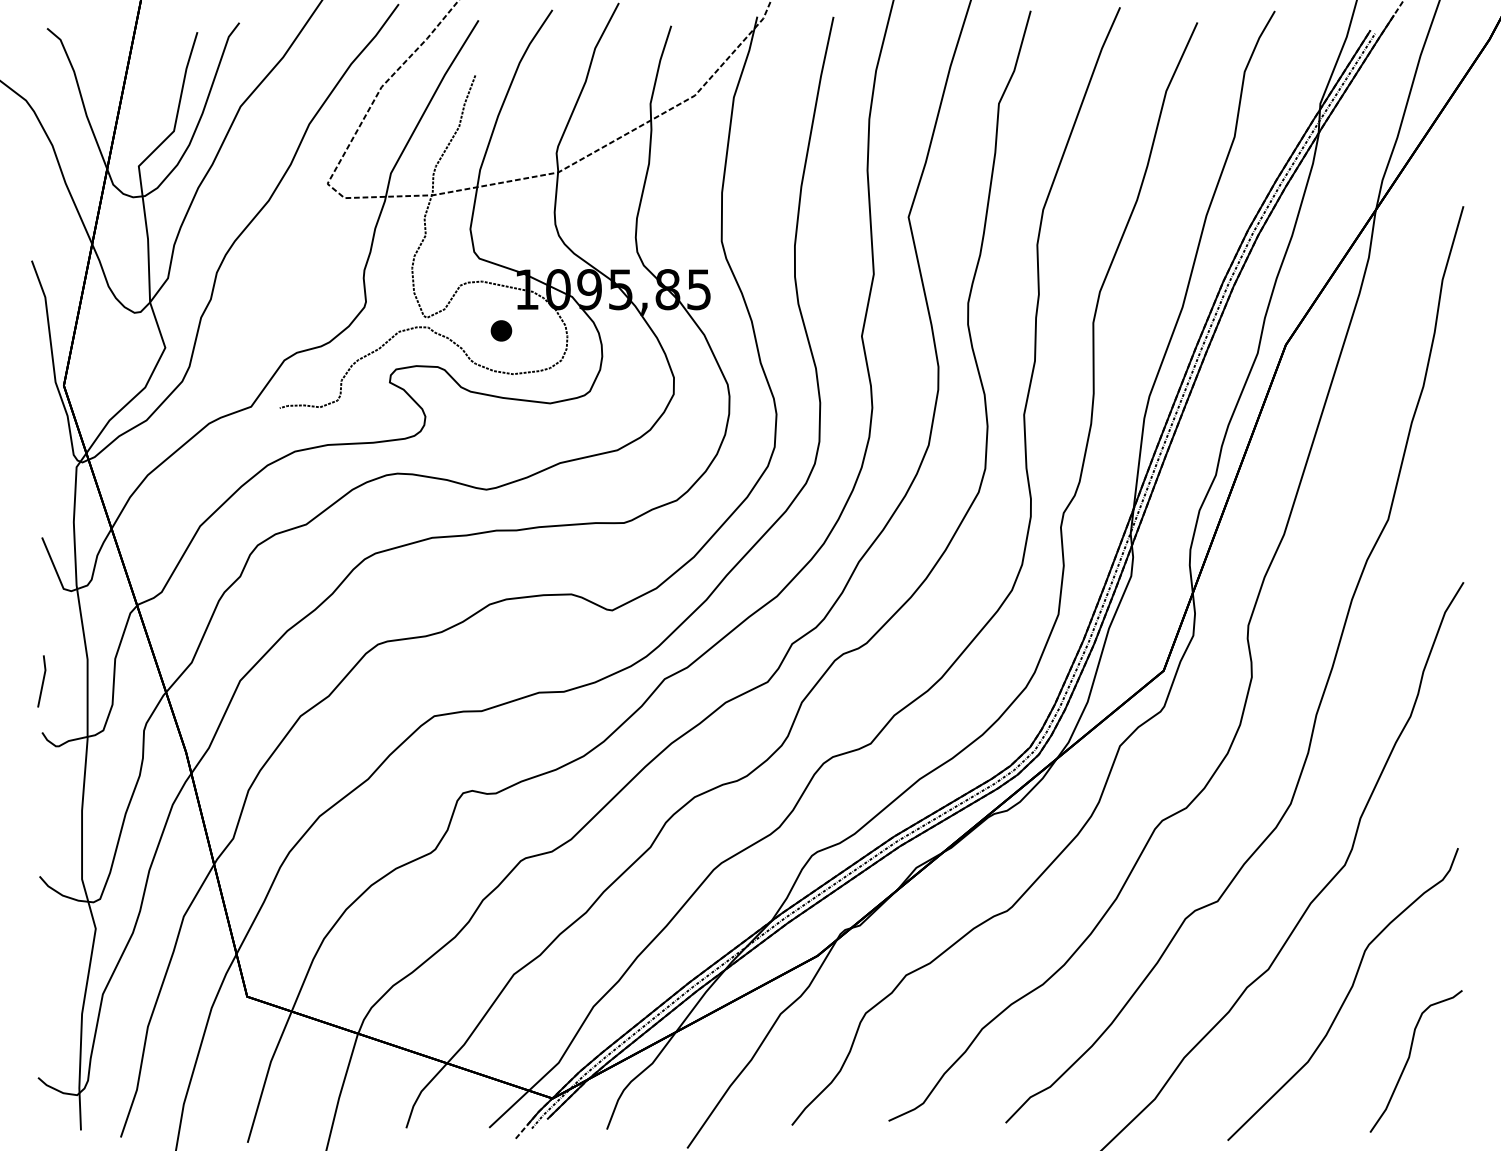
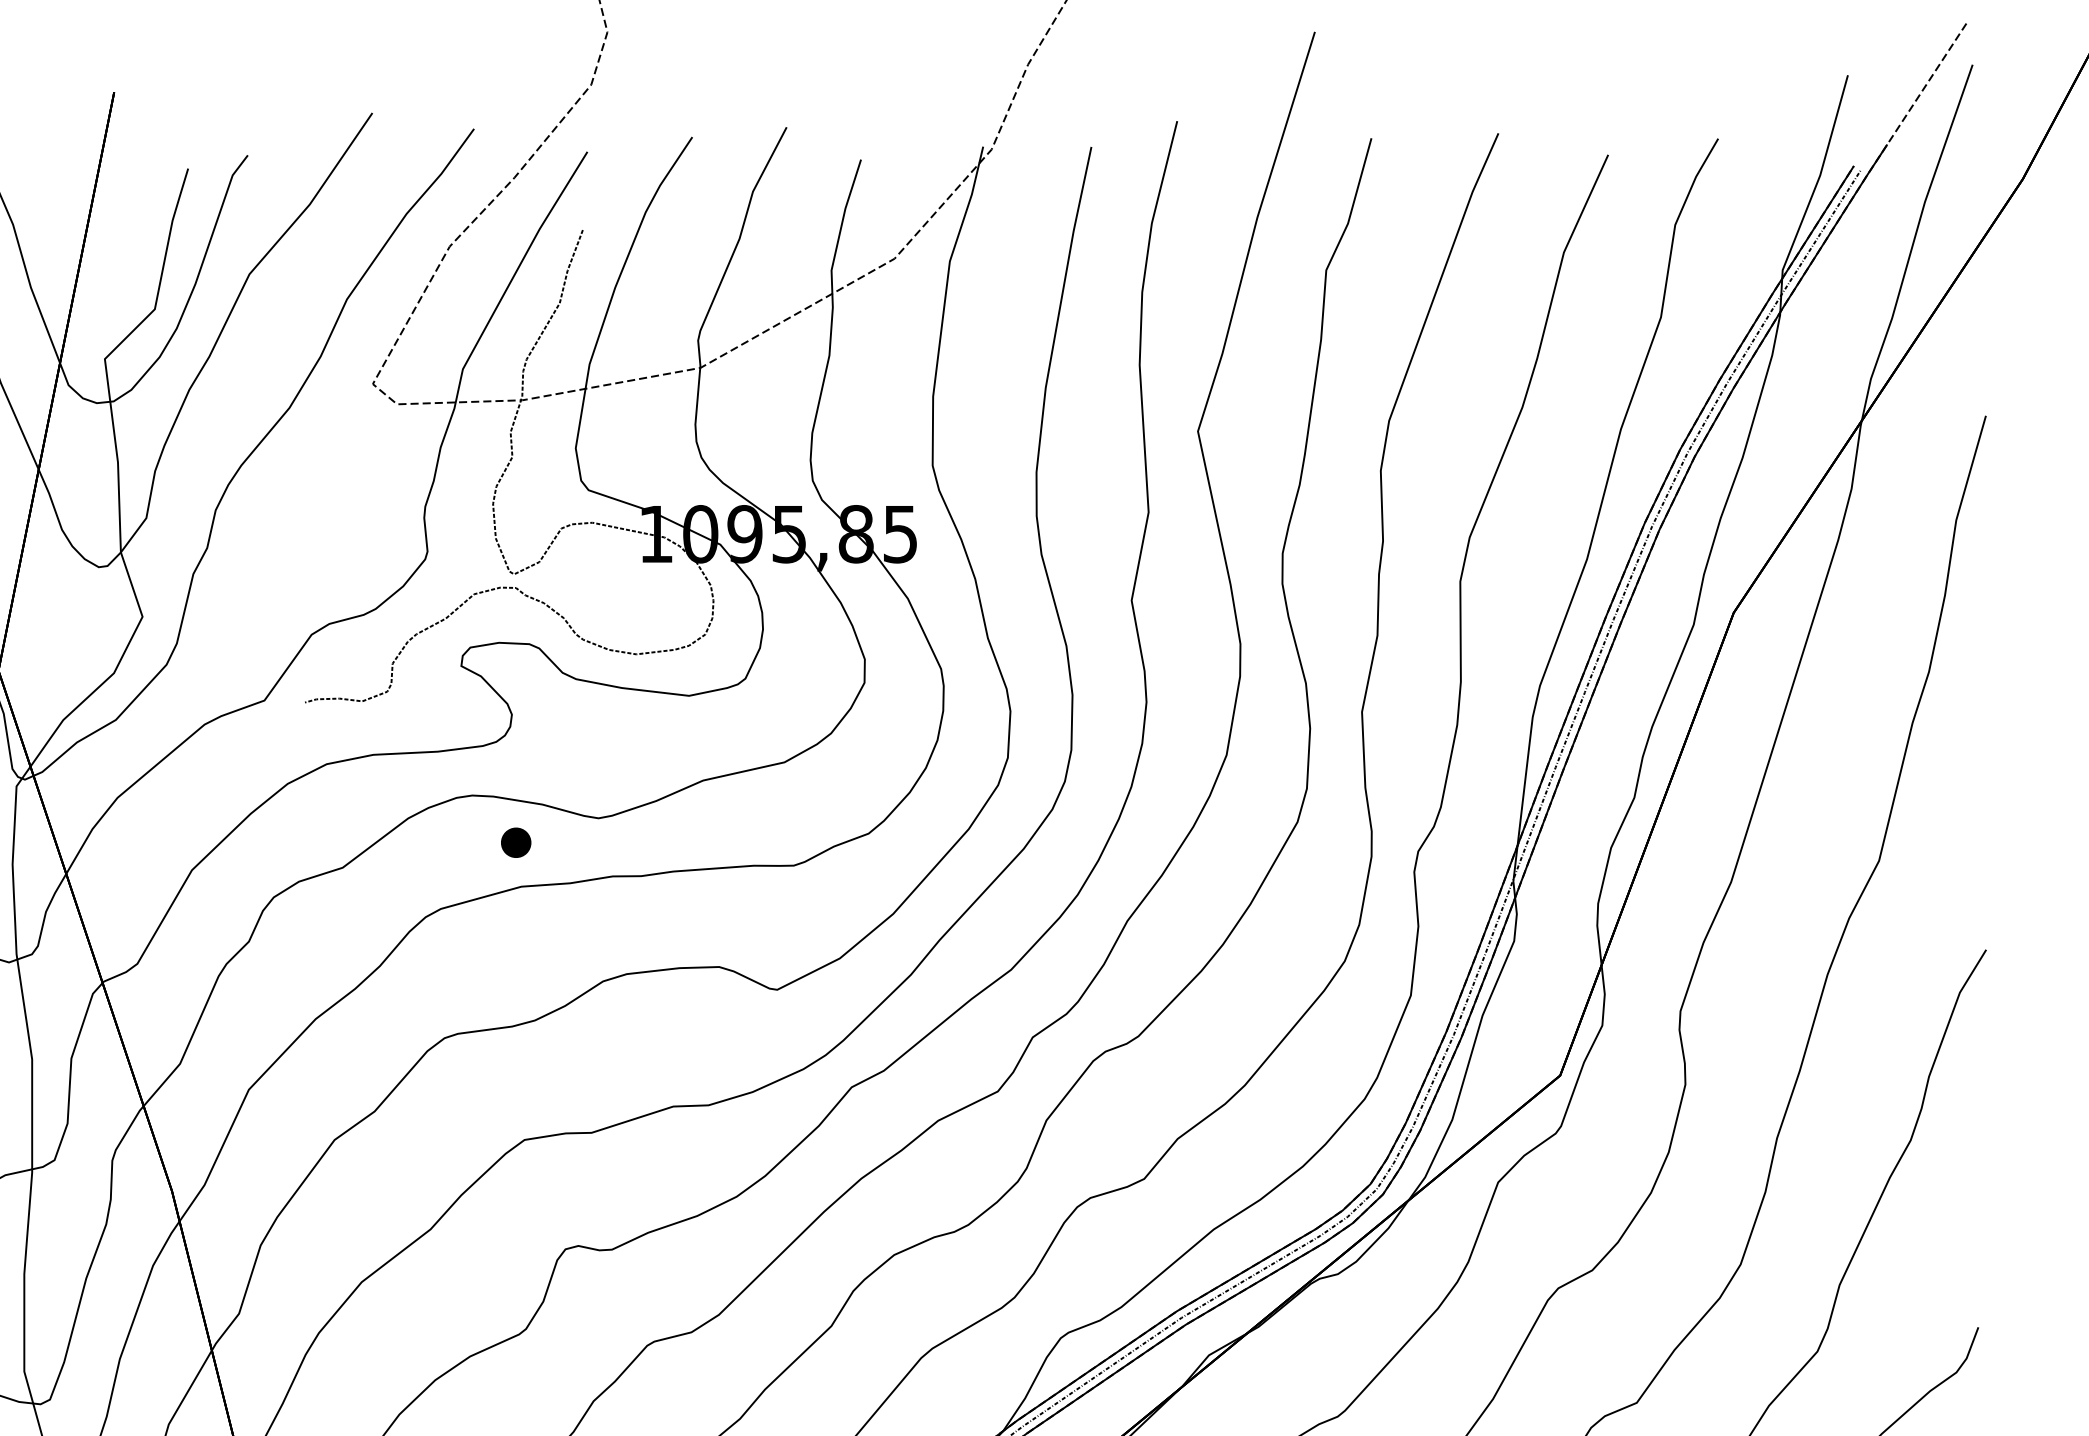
part: (501, 330) -> (516, 842), moved

